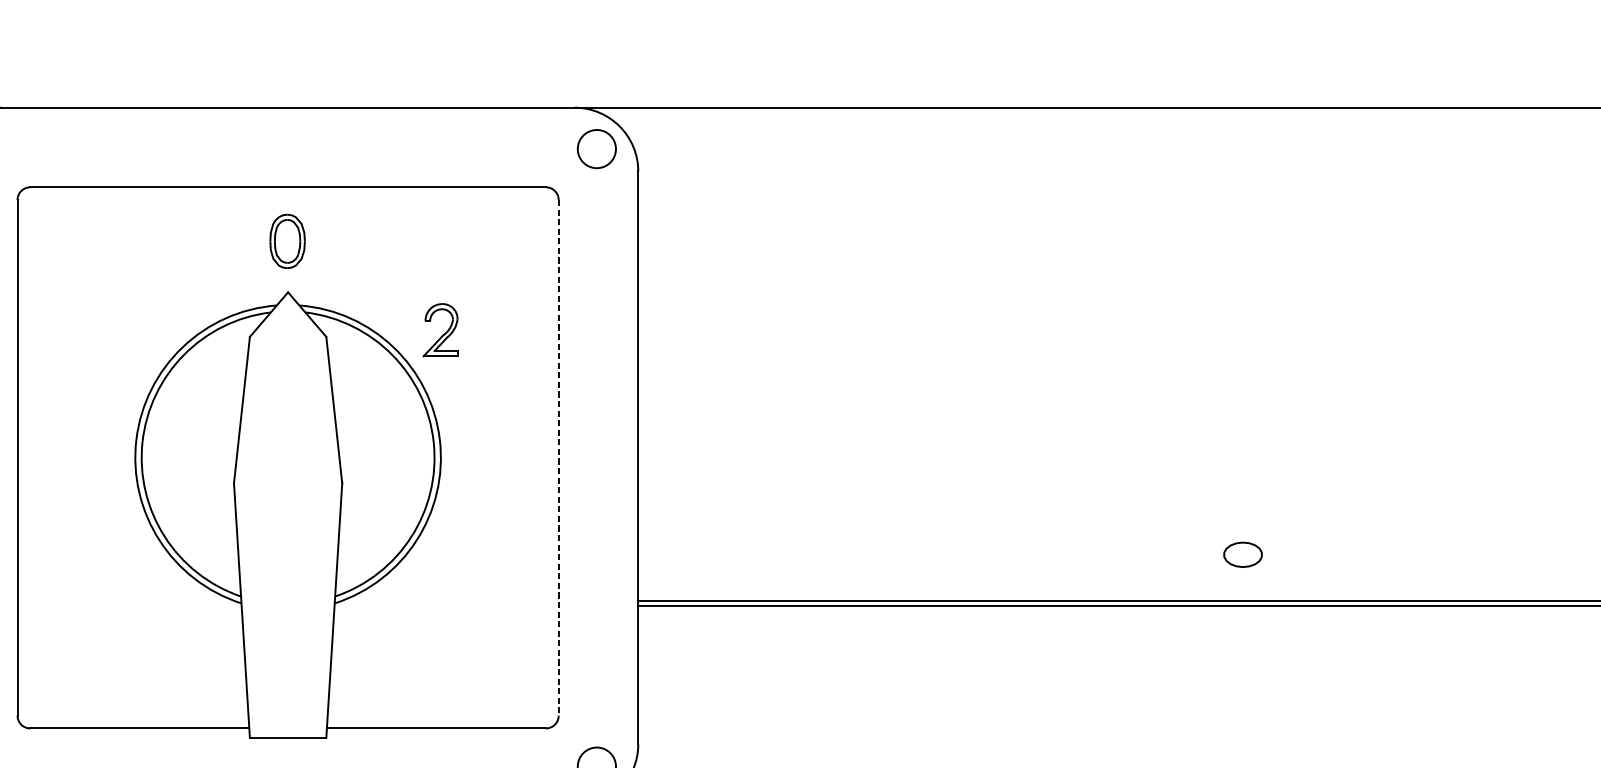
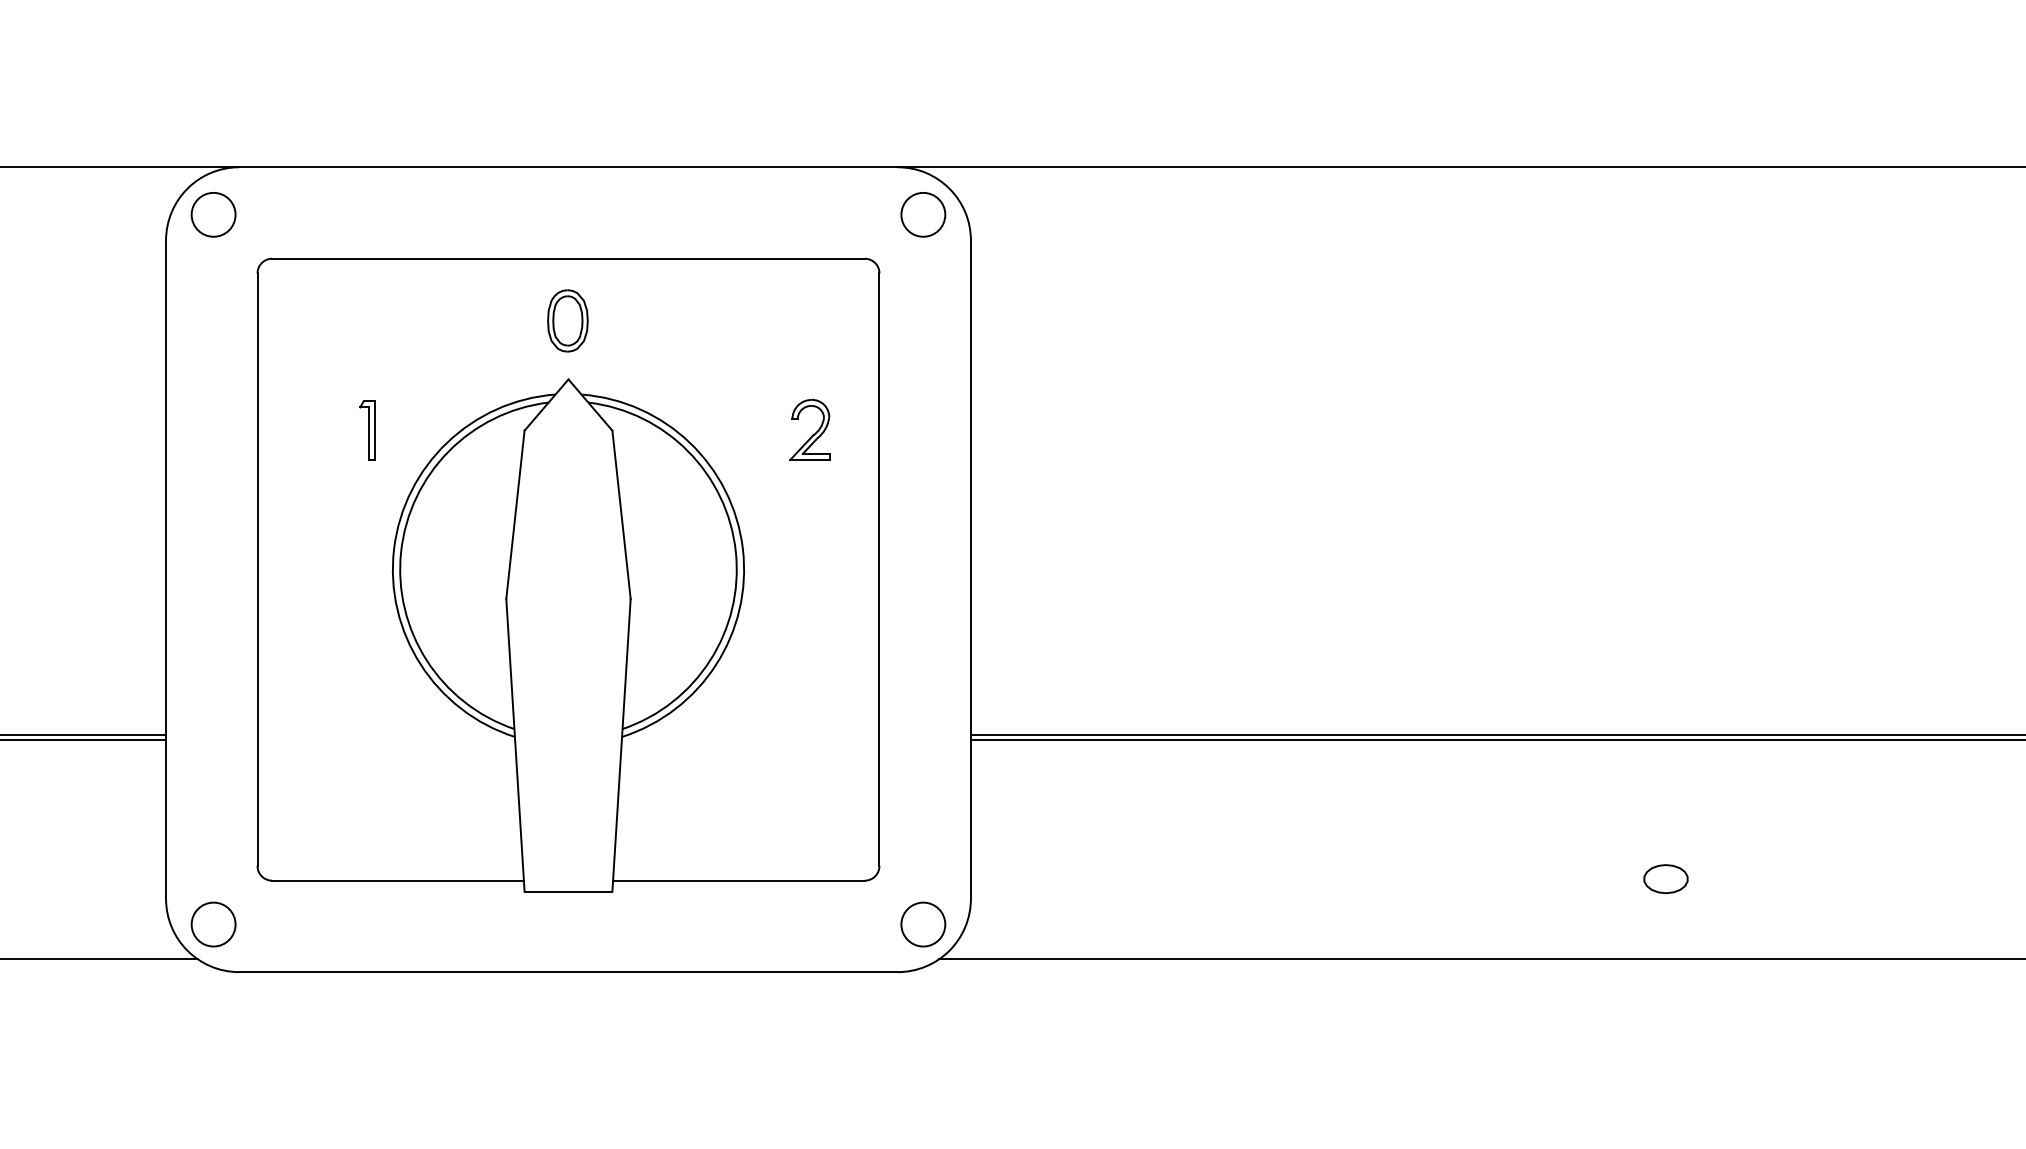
part: (440, 329) -> (809, 429), moved
part: (113, 336) -> (367, 430), added
line: (558, 458) -> (879, 570), dashed -> solid
part: (1242, 555) -> (1665, 879), moved

